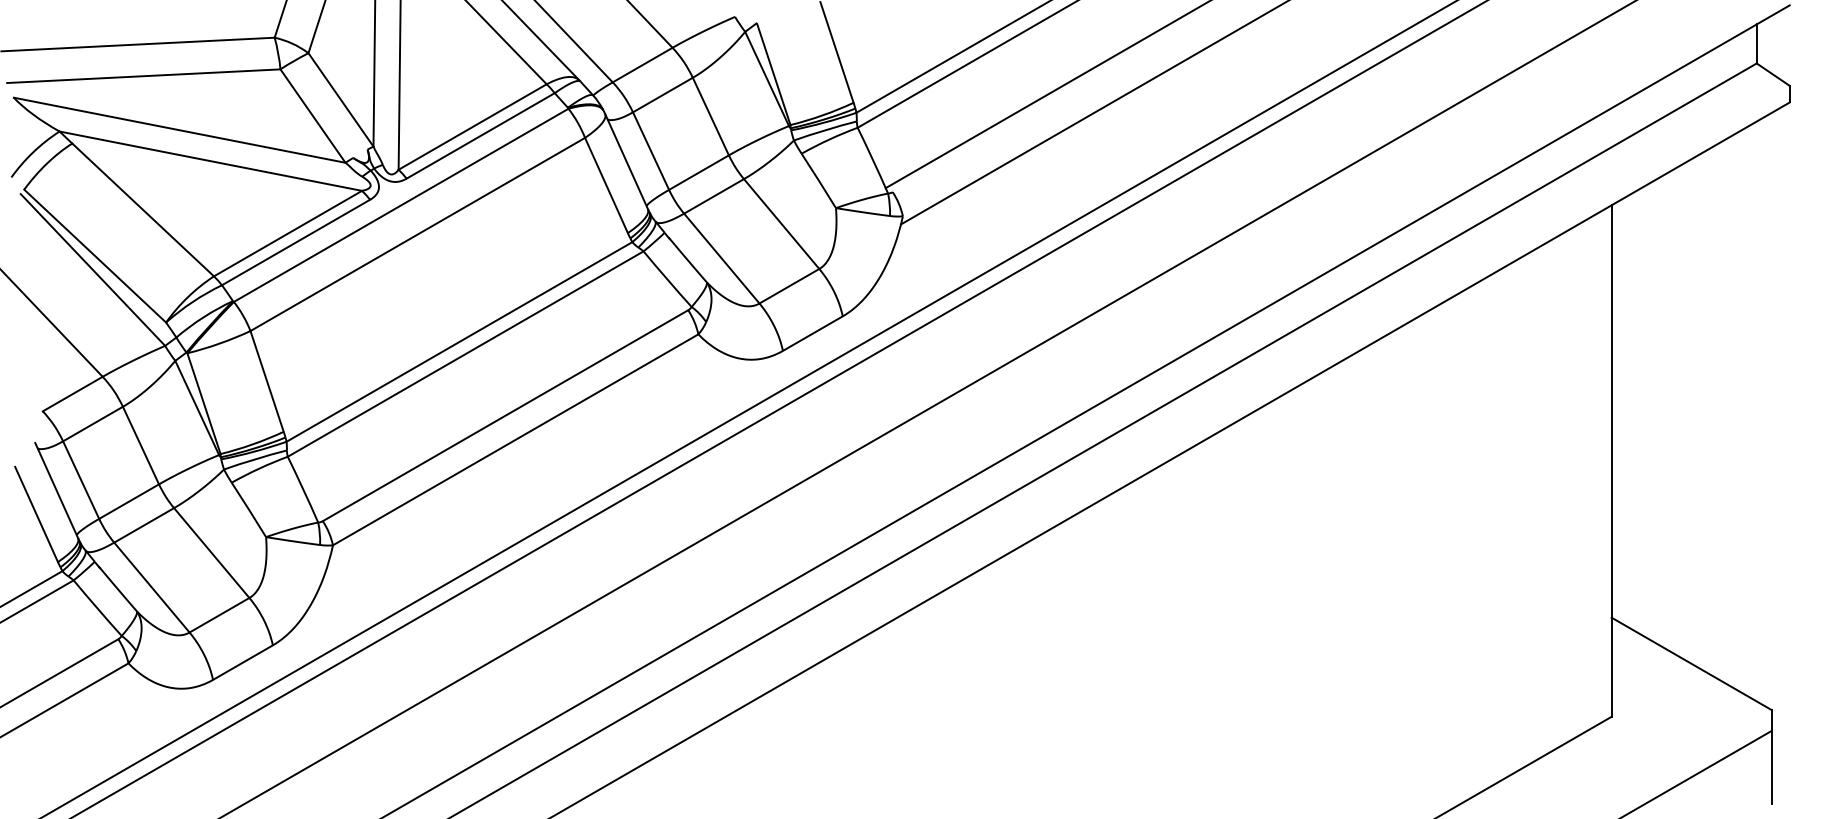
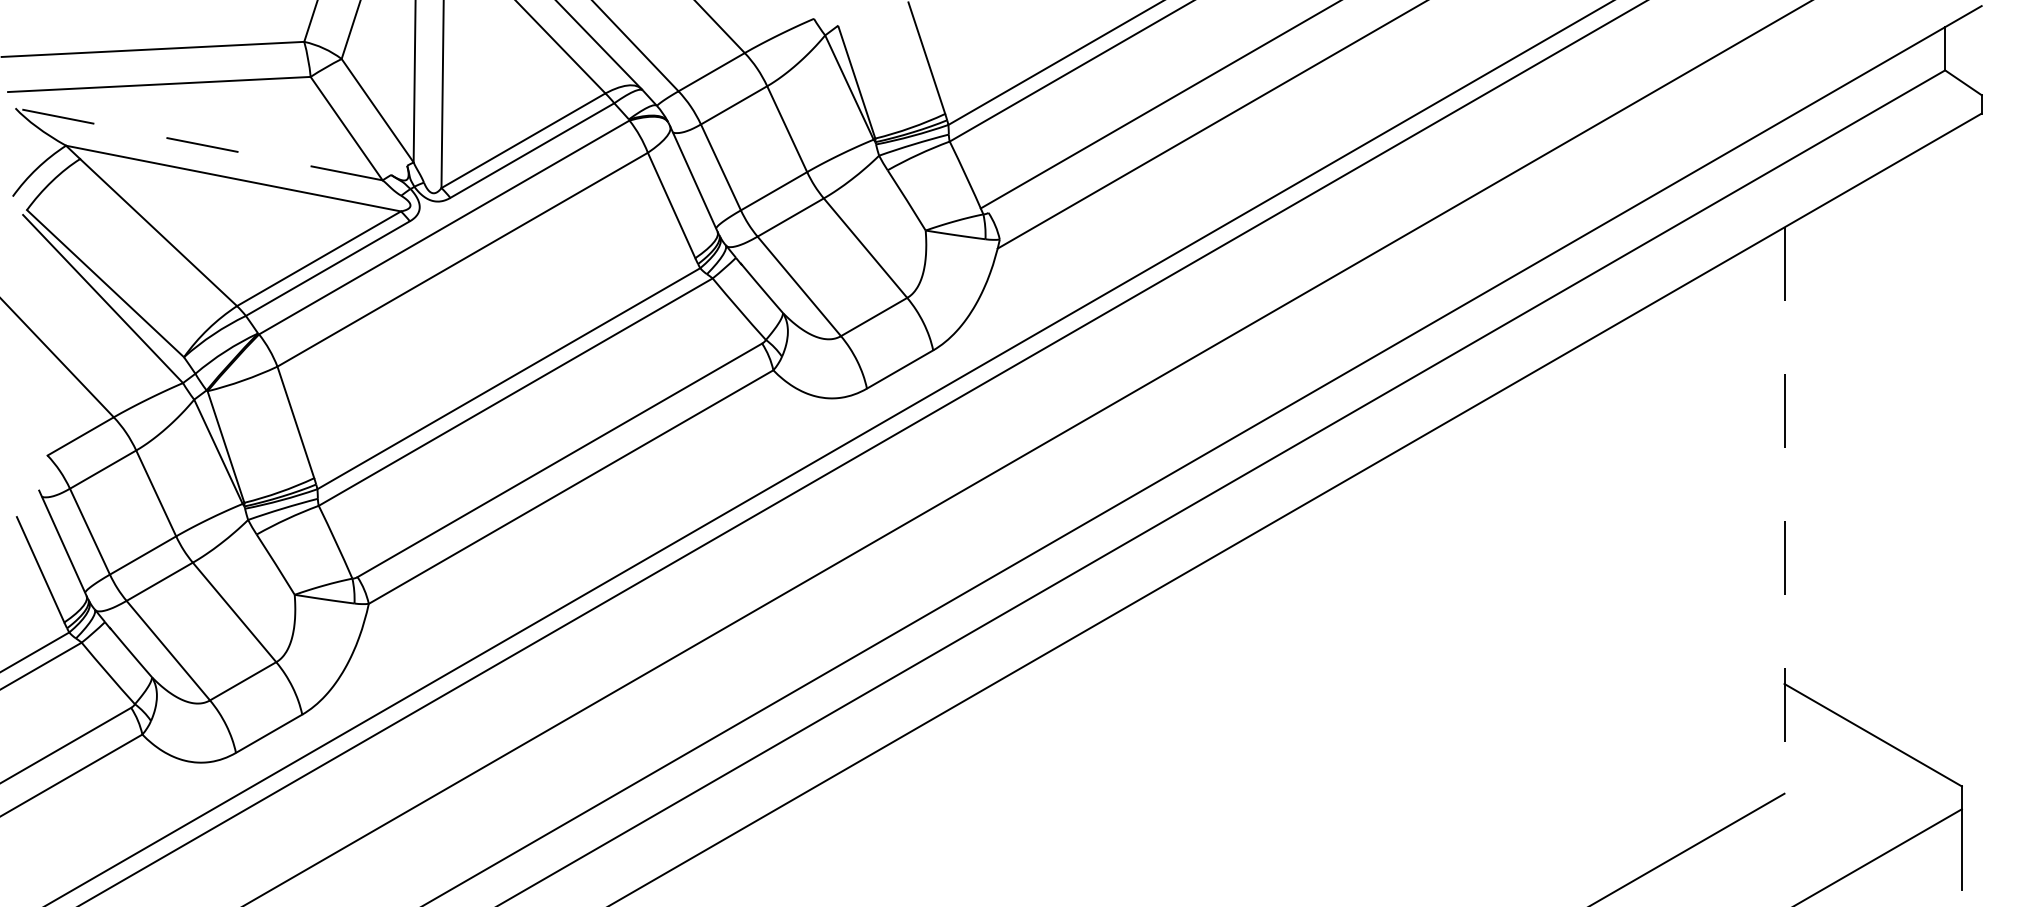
line: (179, 130) -> (198, 144), solid -> dashed
line: (1611, 461) -> (1784, 511), solid -> dashed

